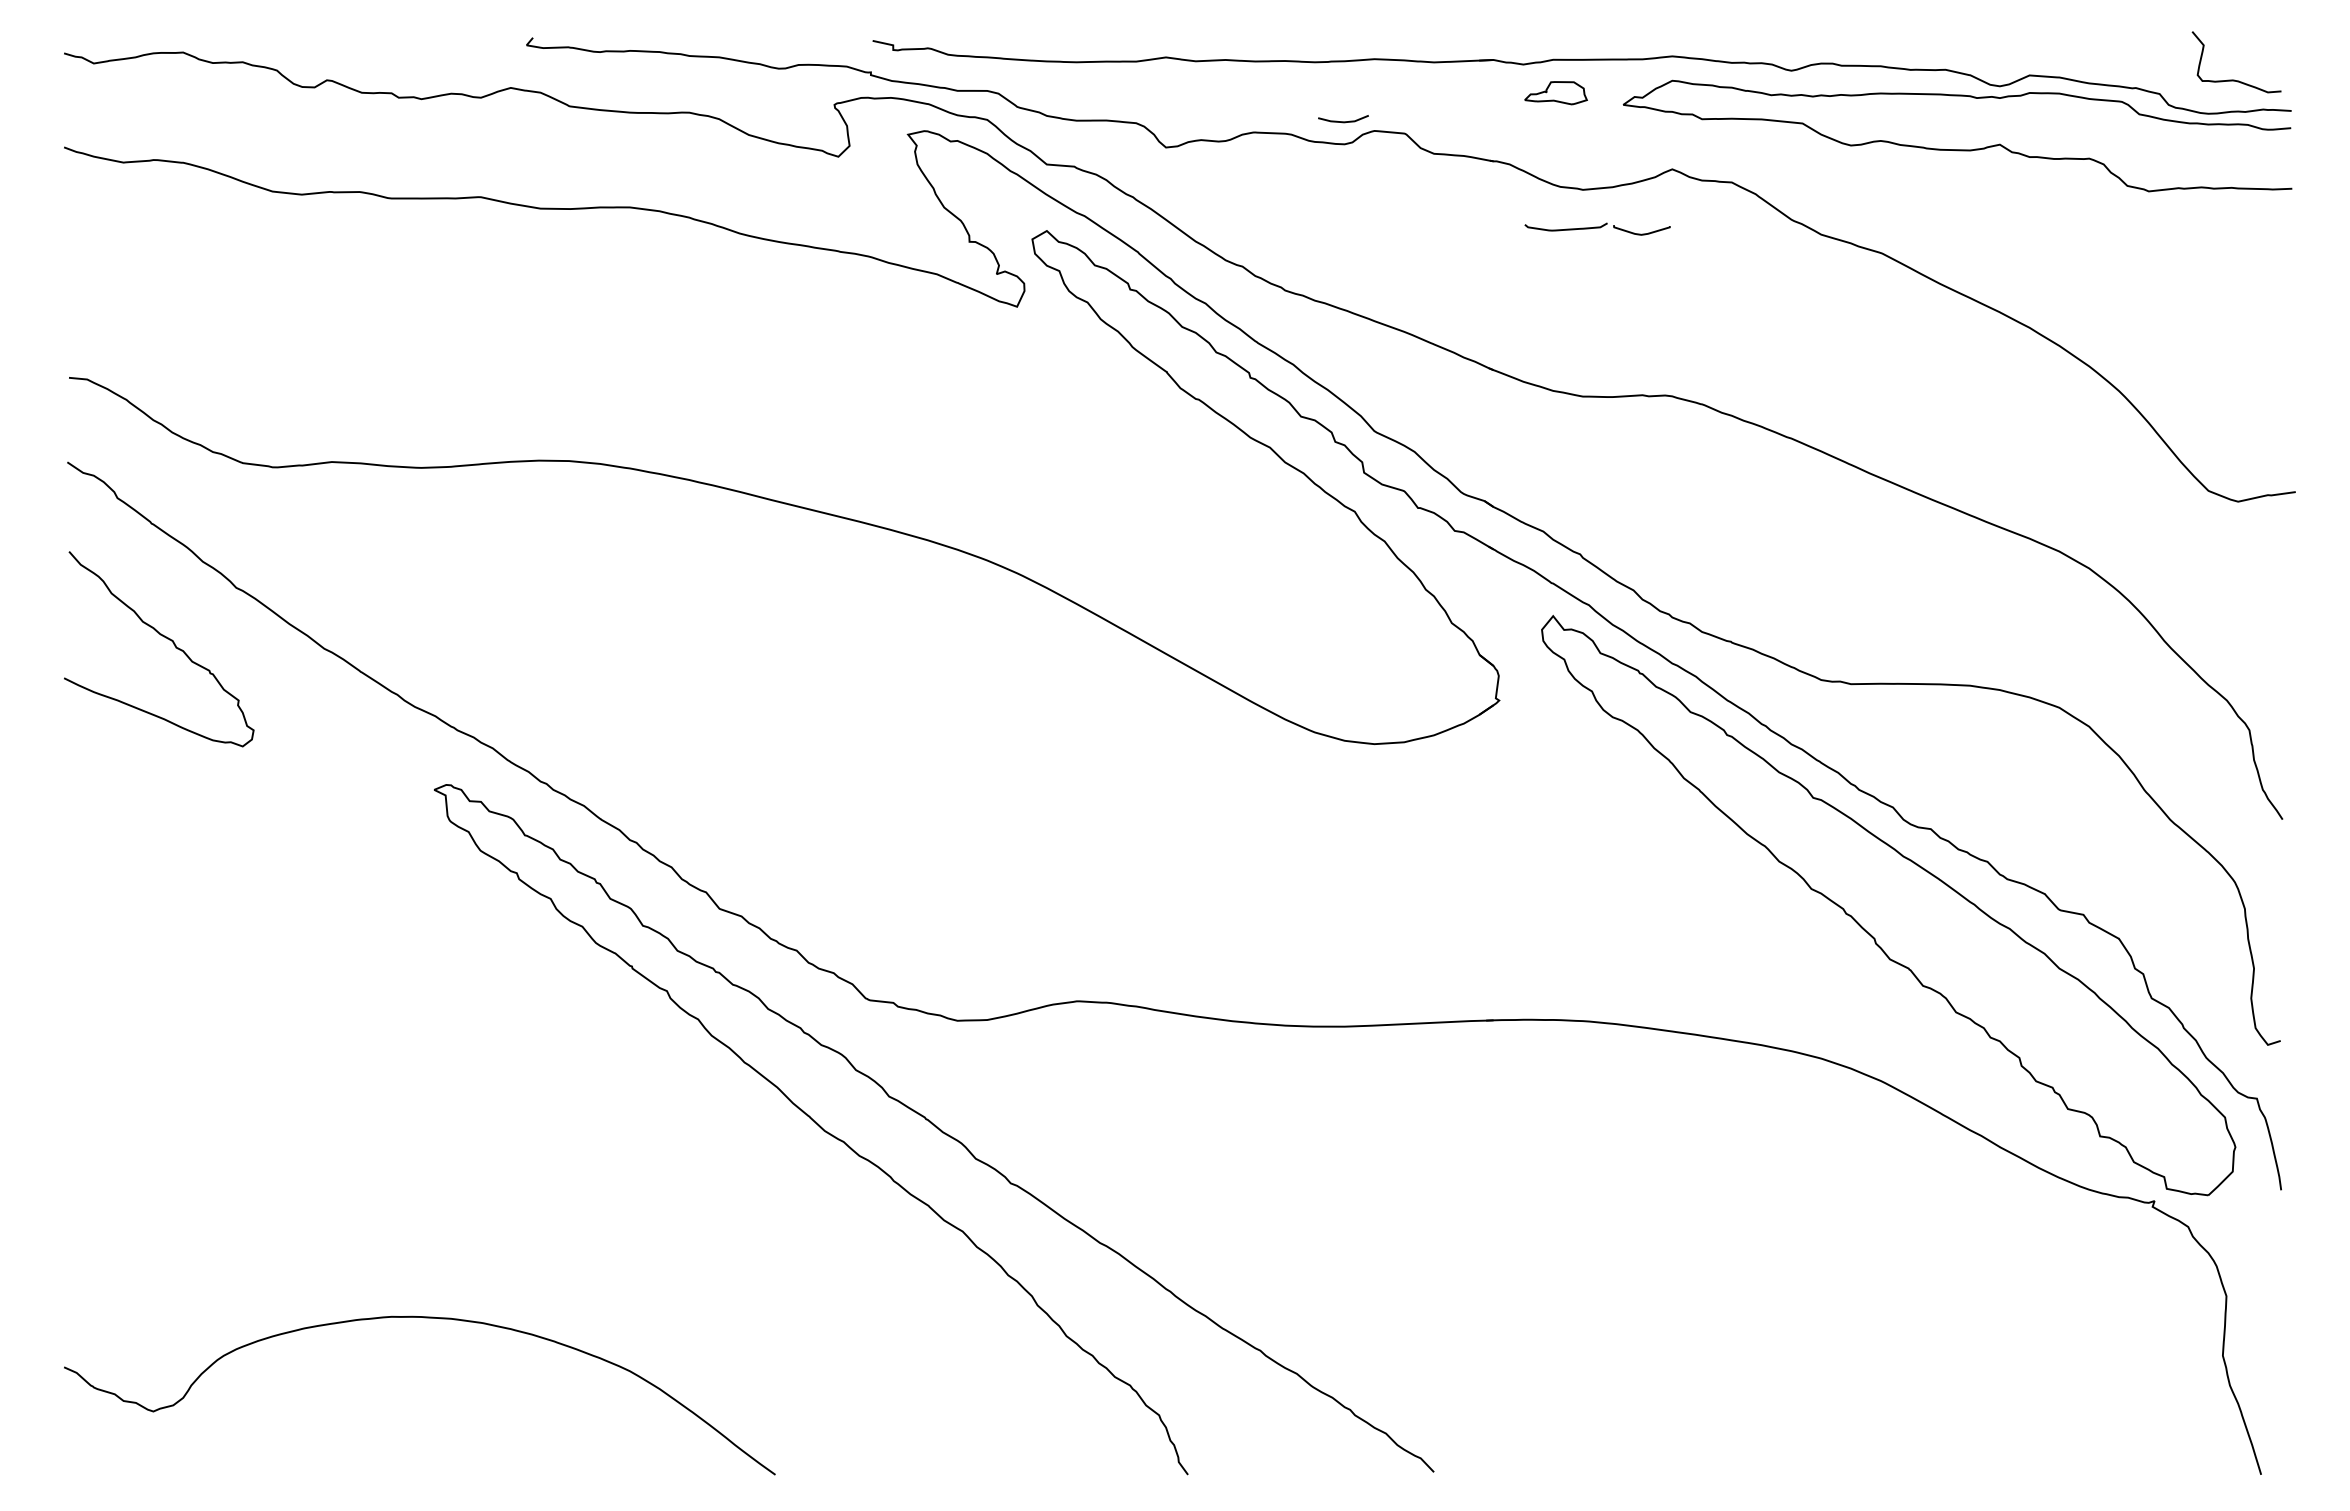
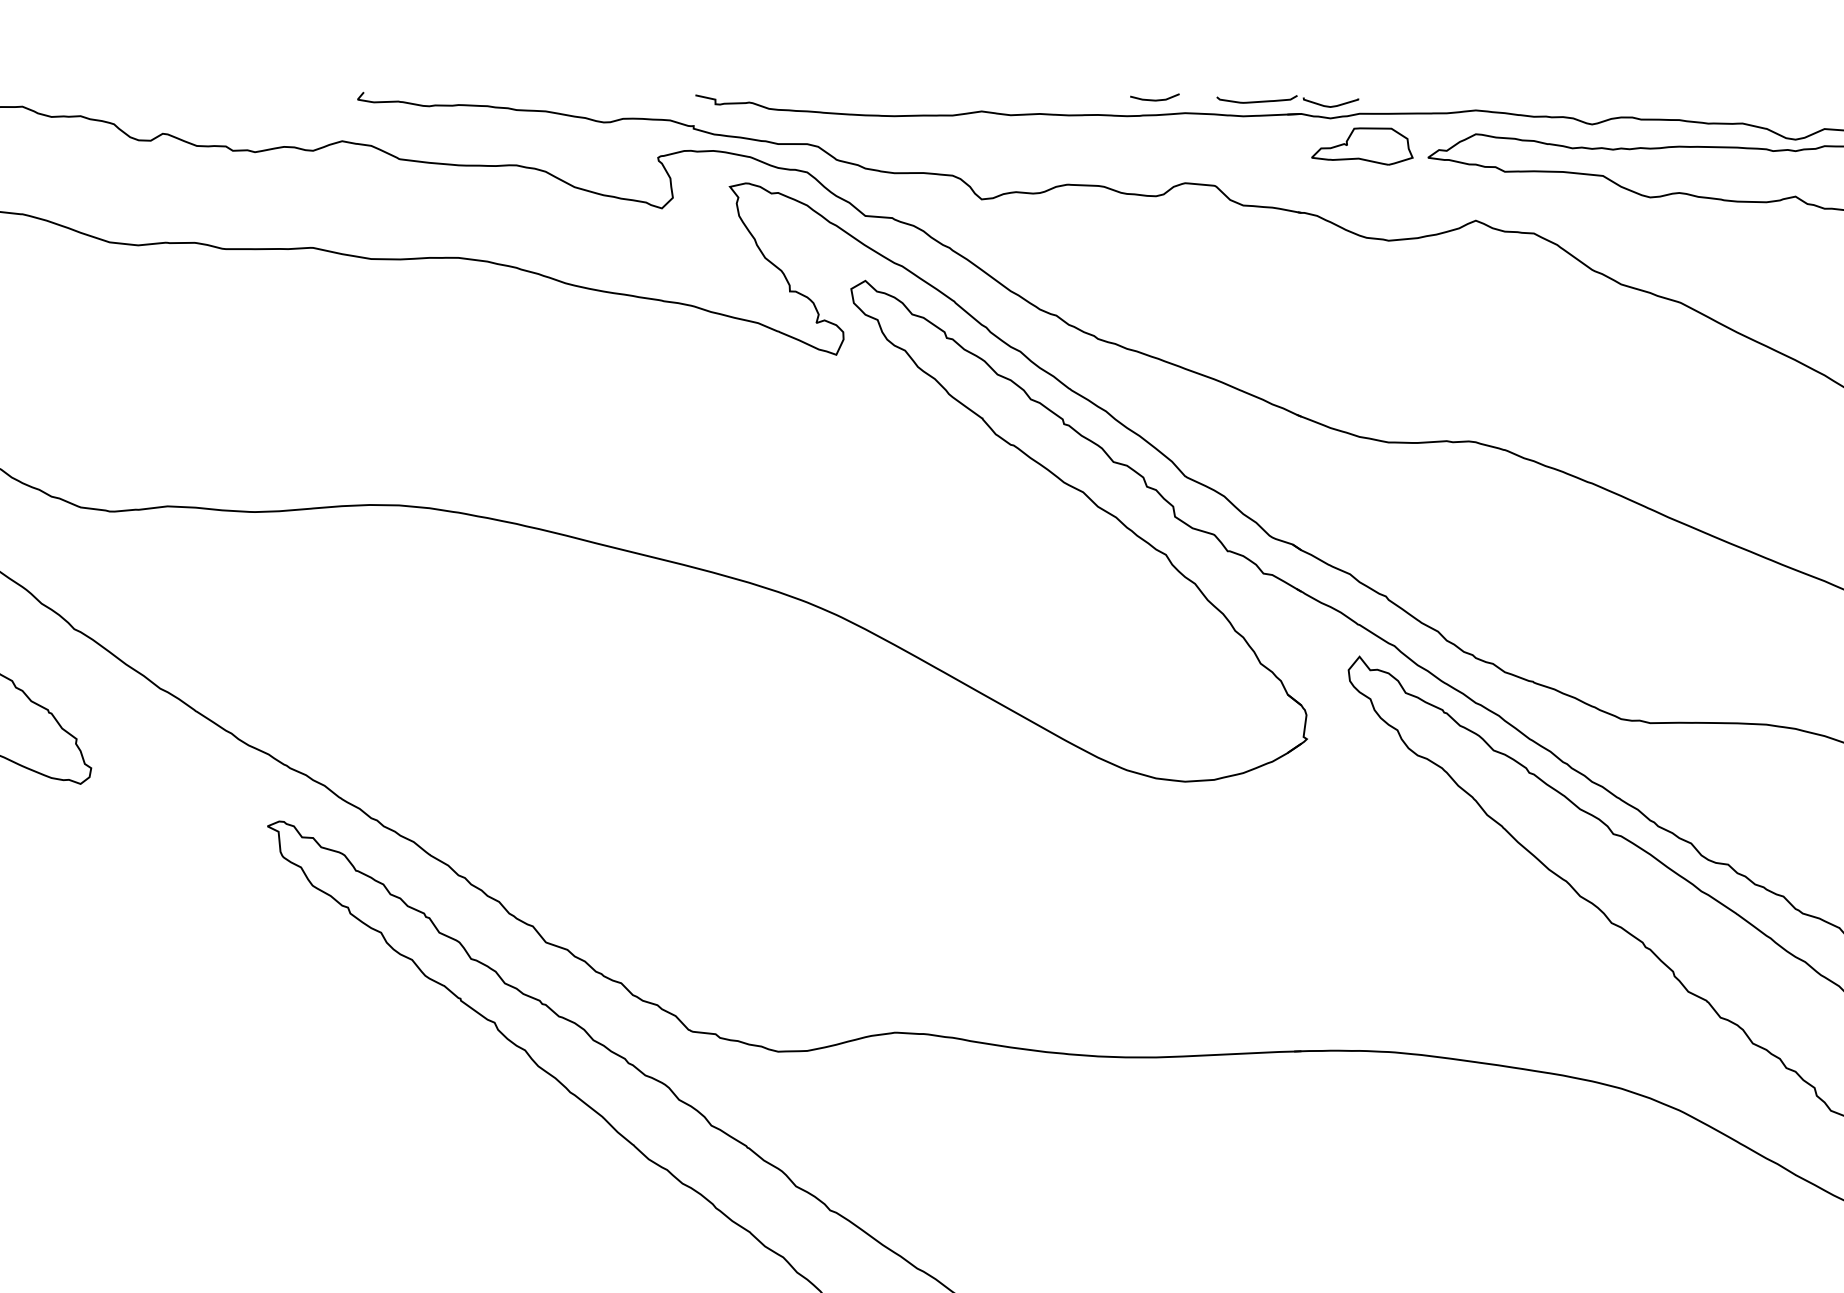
part: (1555, 92) -> (1361, 145), size x1.67
curve: (1343, 121) -> (1154, 99), moved
part: (1597, 228) -> (1287, 100), moved

